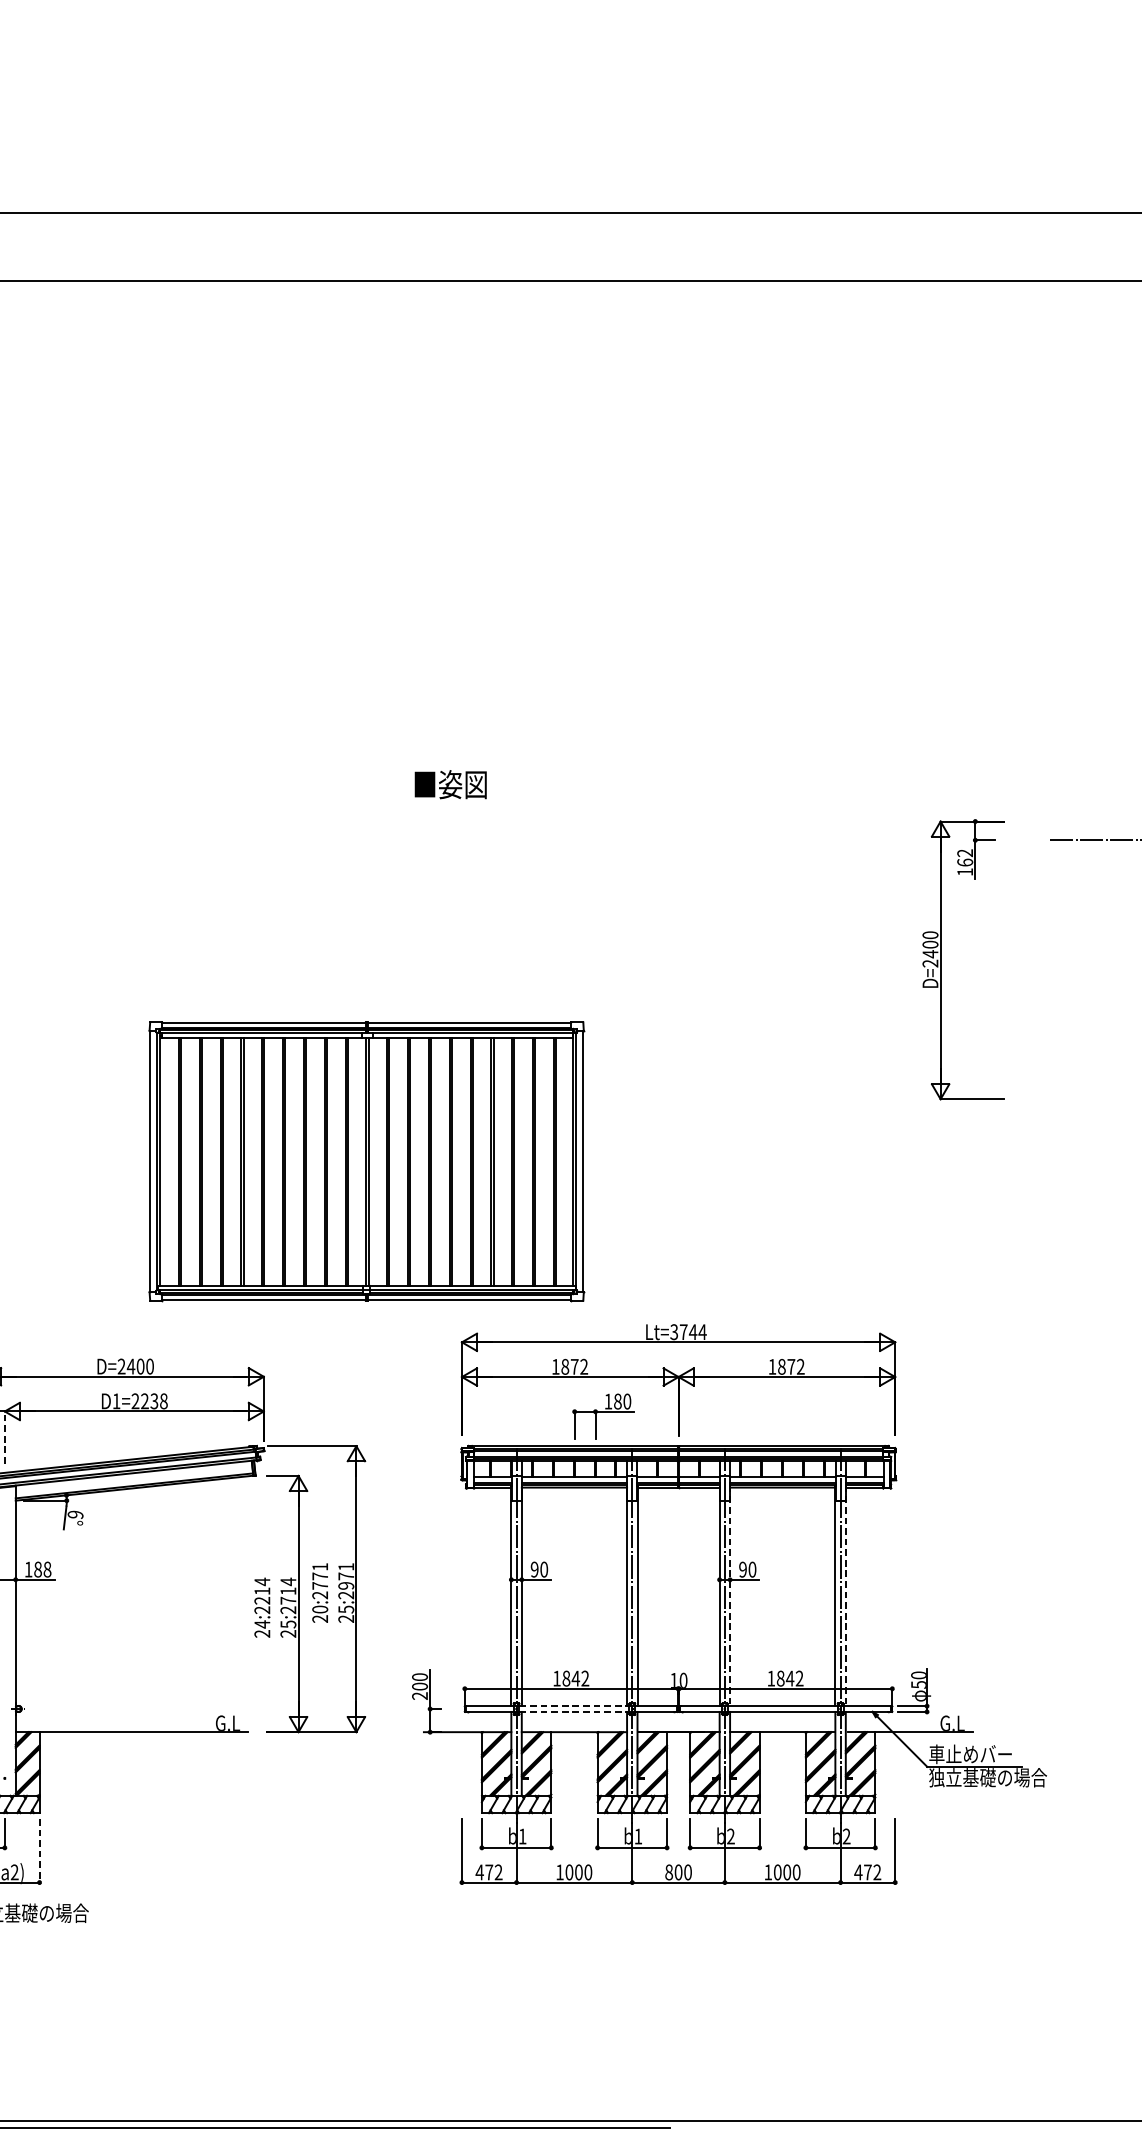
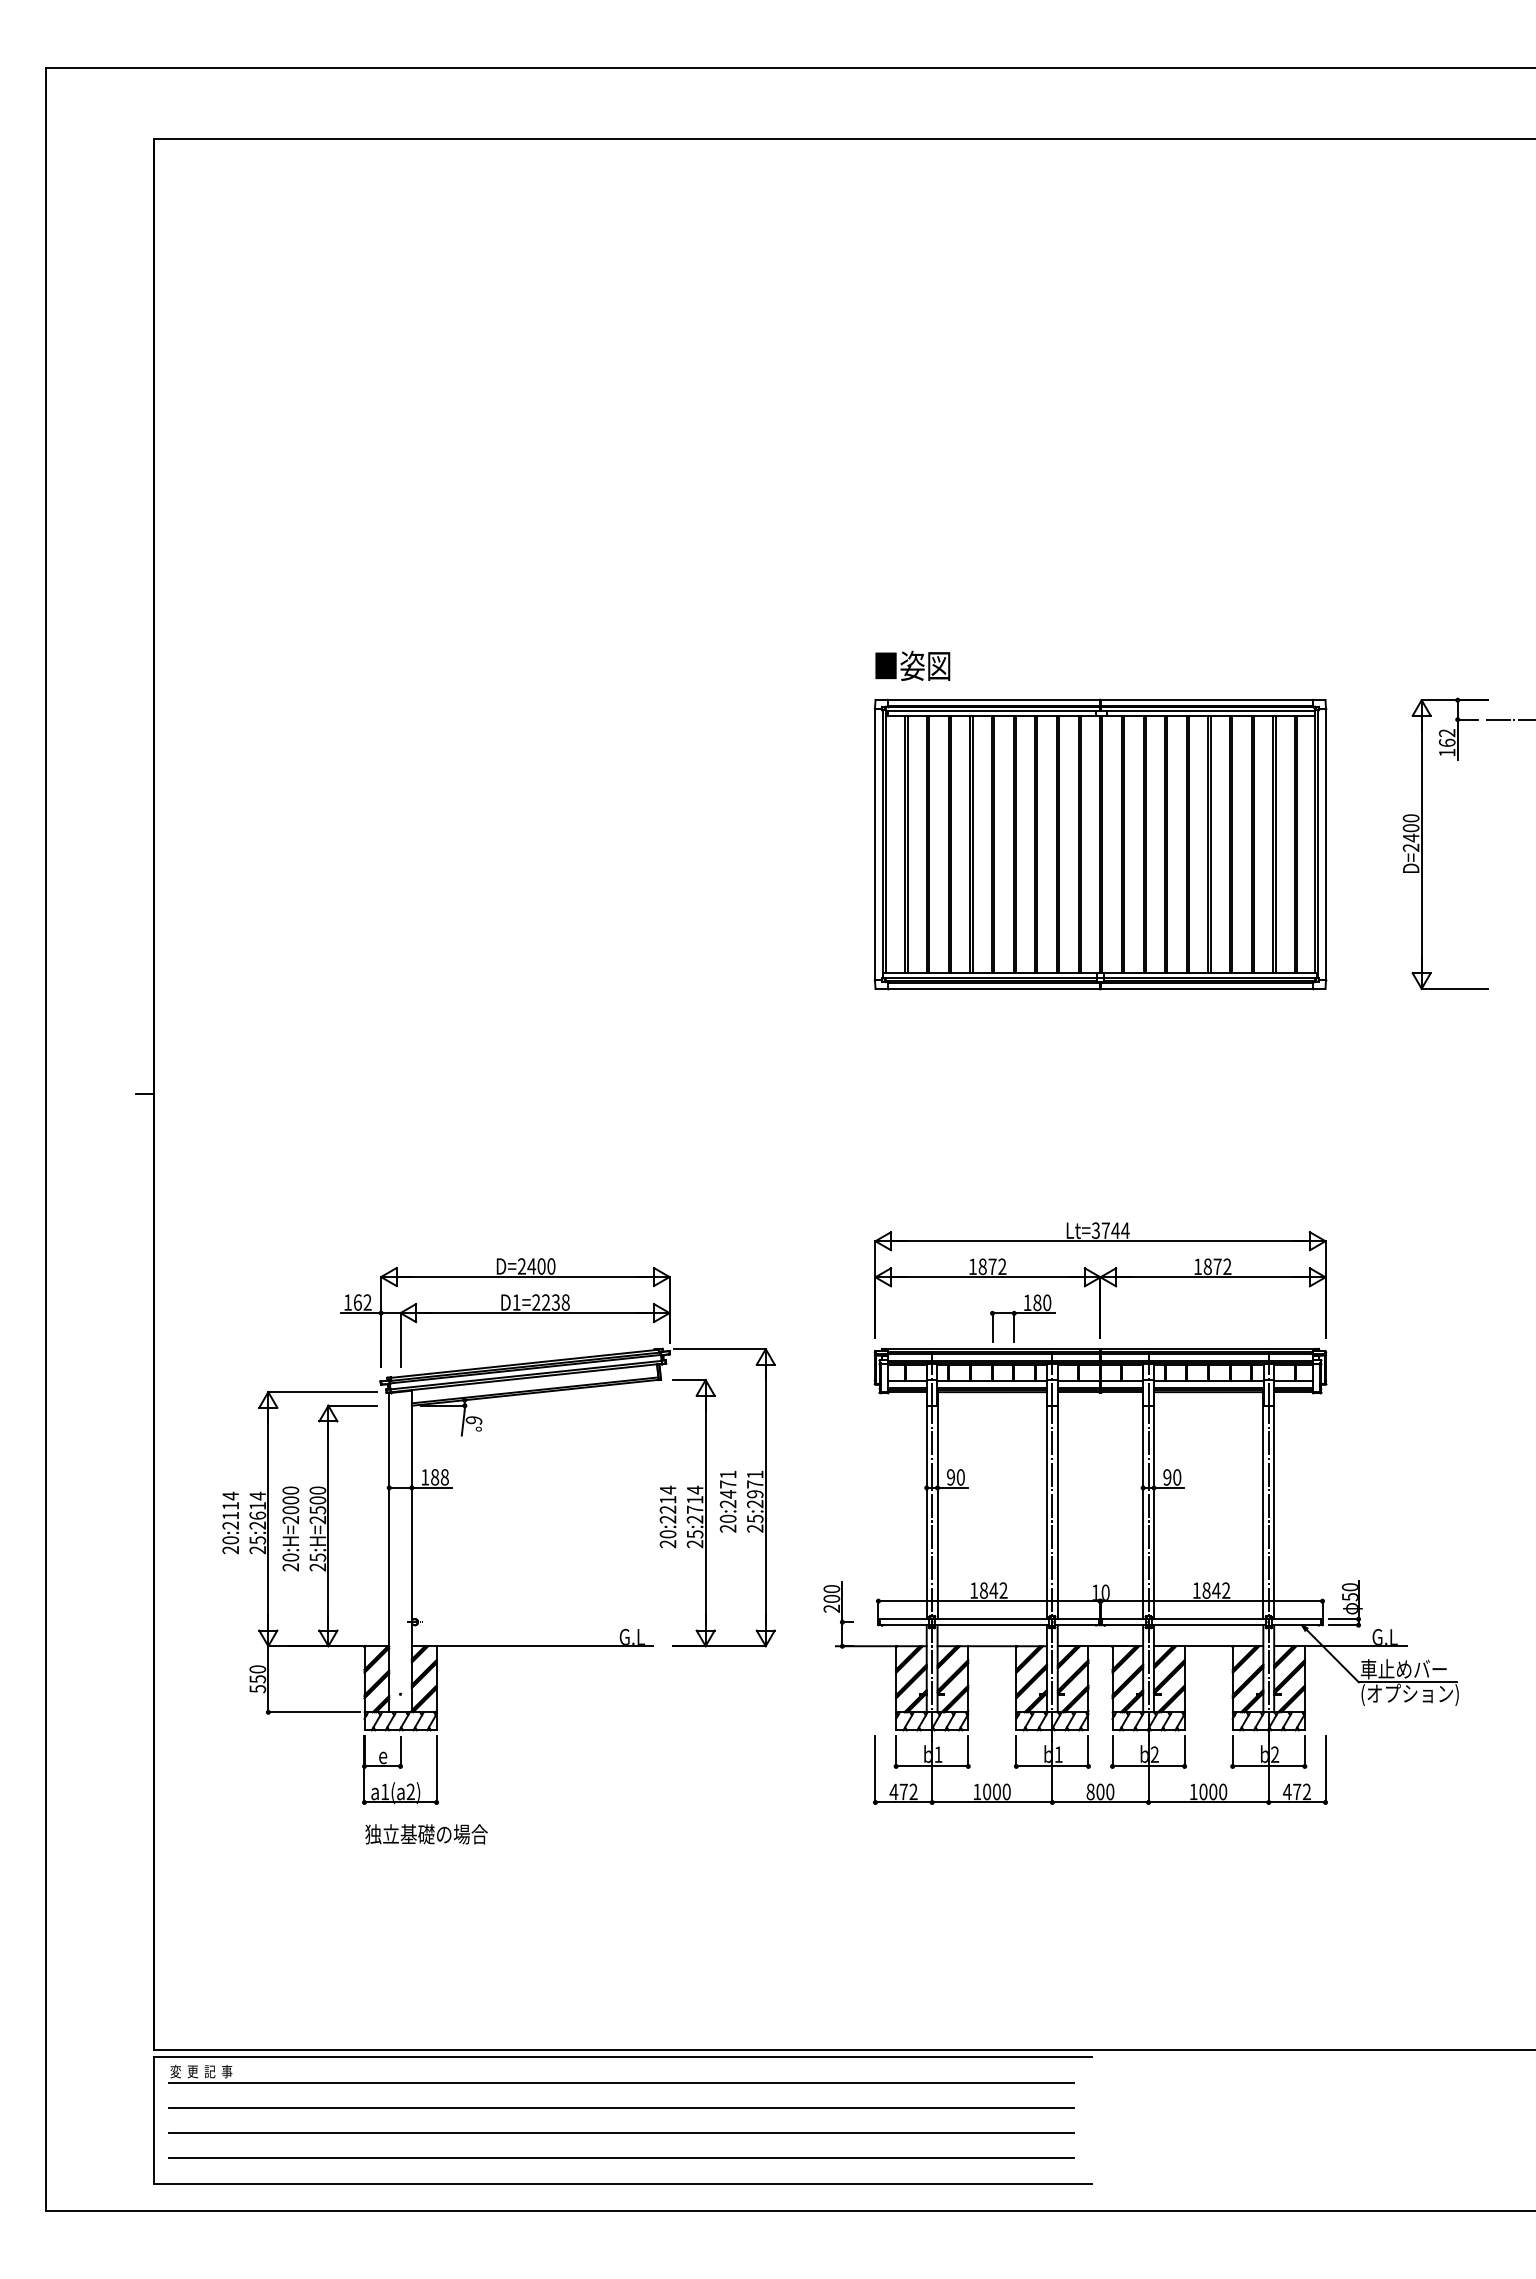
text: (450, 784) -> (912, 665), moved
part: (941, 959) -> (1422, 843), moved
part: (366, 1161) -> (1100, 844), moved
line: (4, 1436) -> (400, 1339), dashed -> solid
text: (320, 1586) -> (728, 1494), 20:2771 -> 20:2471
line: (730, 1596) -> (1154, 1505), dashed -> solid
line: (846, 1596) -> (1274, 1505), dashed -> solid
text: (261, 1624) -> (667, 1534), 24:2214 -> 20:2214
line: (574, 1706) -> (992, 1619), dashed -> solid
line: (574, 1712) -> (992, 1625), dashed -> solid
text: (987, 1778) -> (1421, 1694), 独立基礎の場合 -> (オプション)
line: (39, 1850) -> (436, 1769), dashed -> solid

